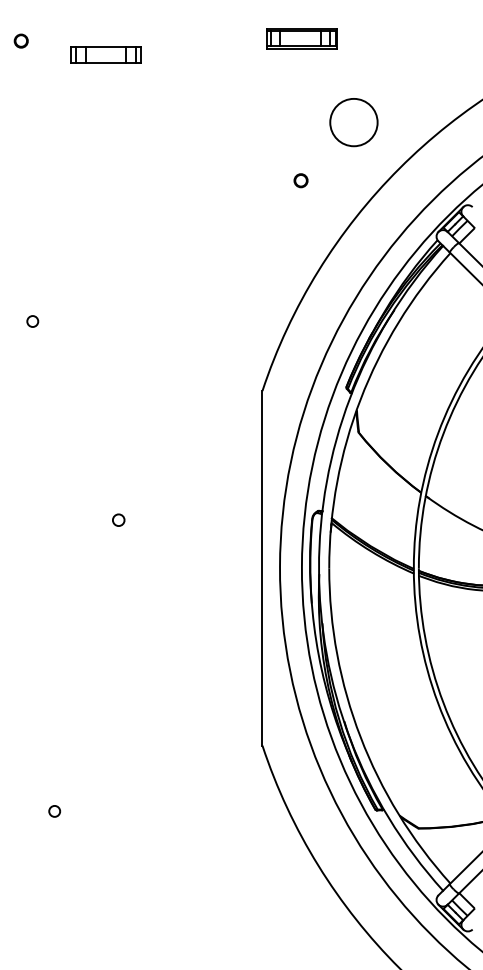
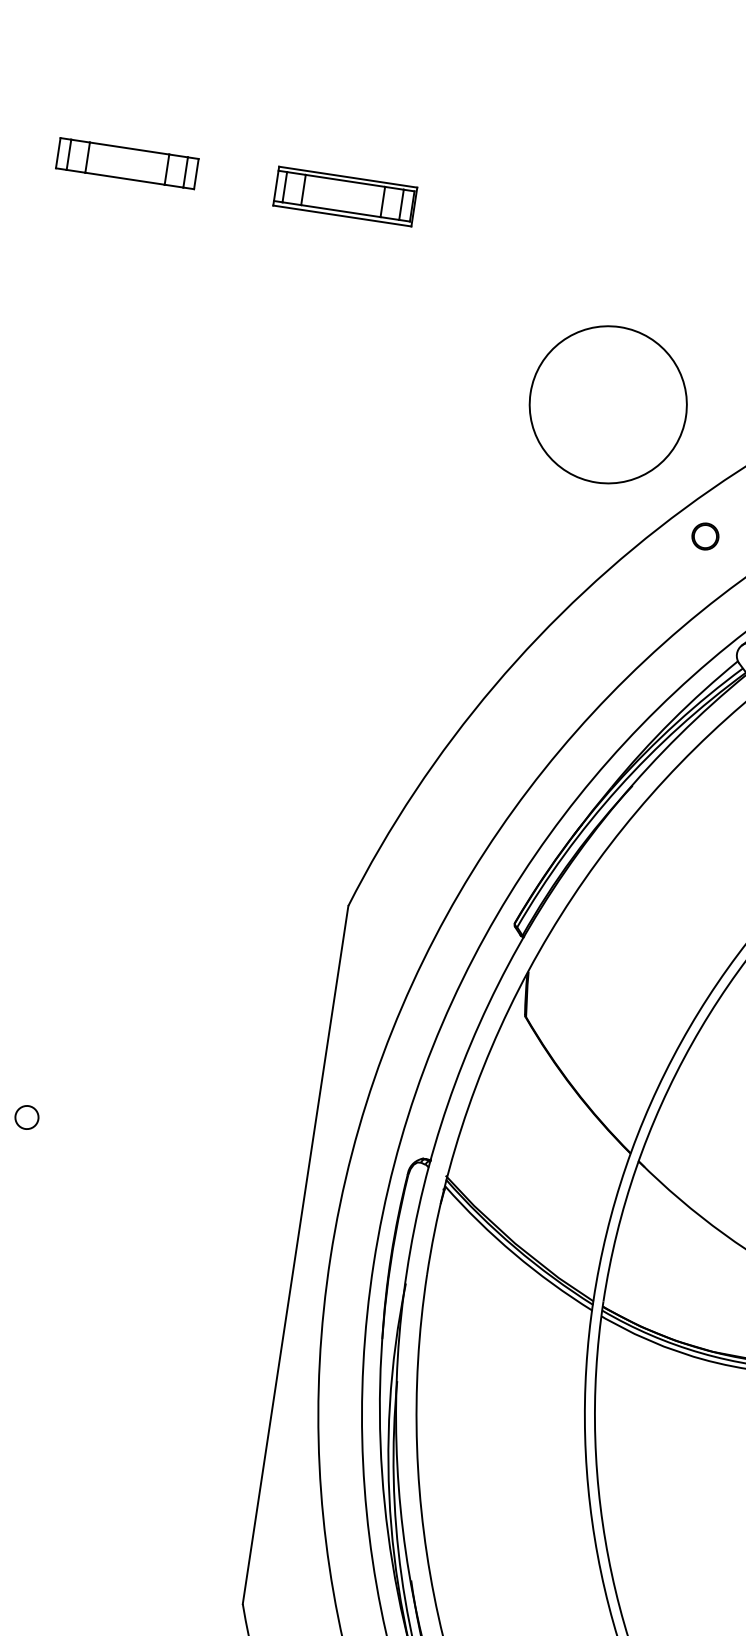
part: (301, 38) -> (345, 195), moved
part: (105, 54) -> (126, 162), moved
circle: (353, 122) -> (607, 404), size x1.67
circle: (300, 180) -> (704, 535), moved

